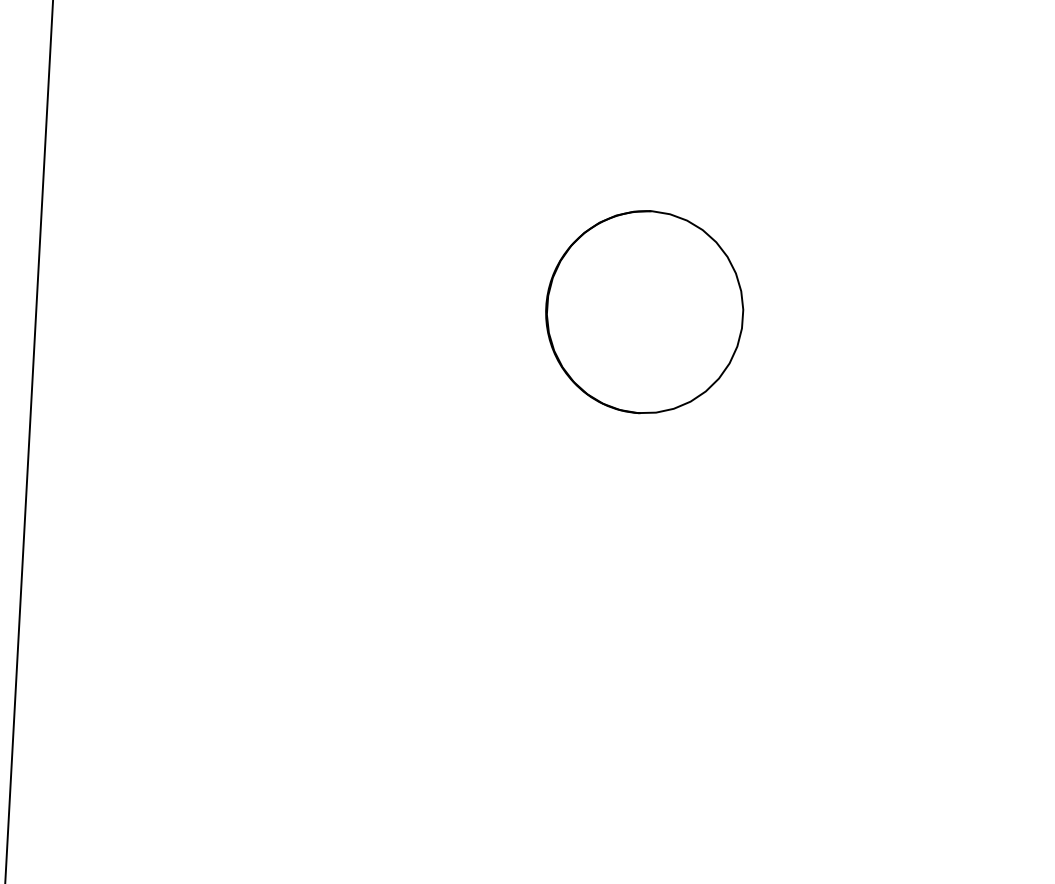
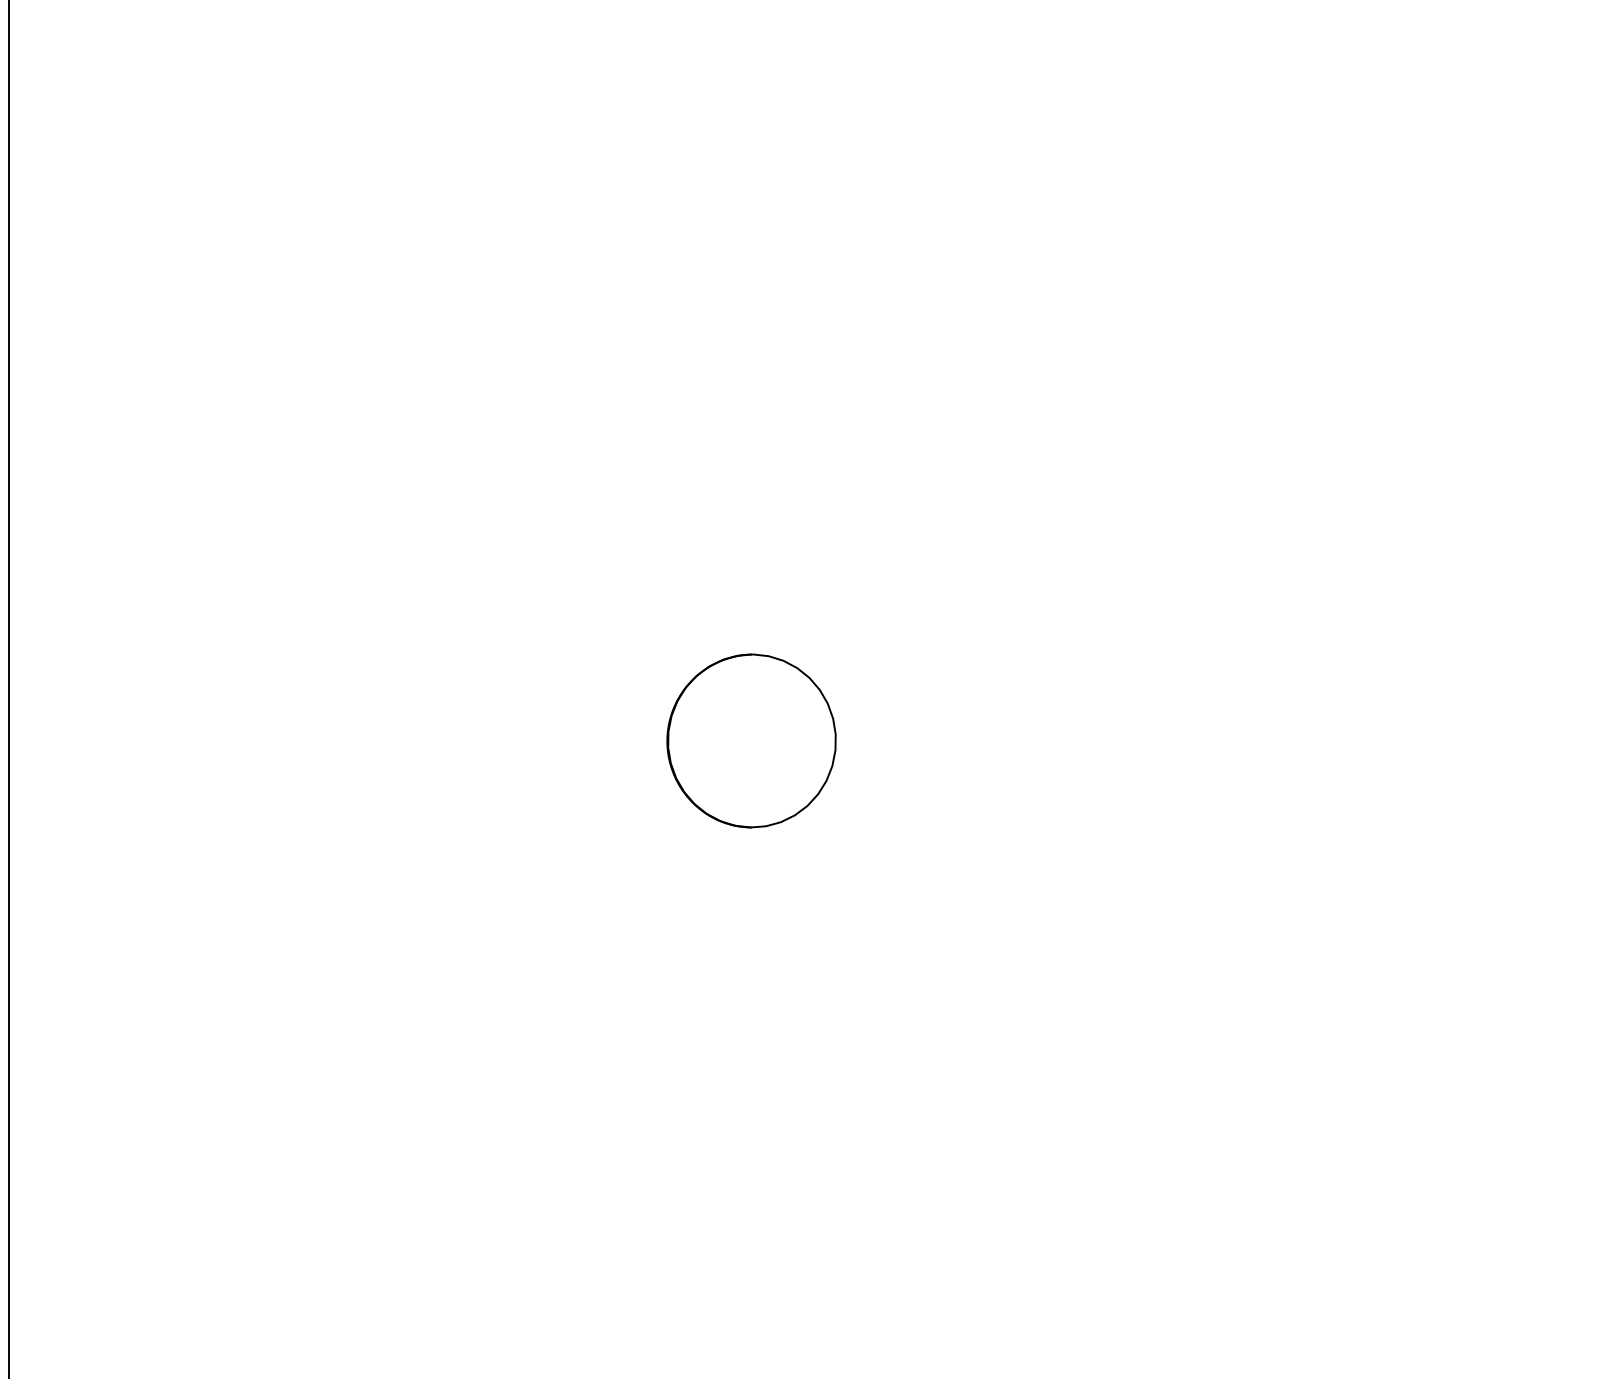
part: (644, 311) -> (751, 740), size x0.7

